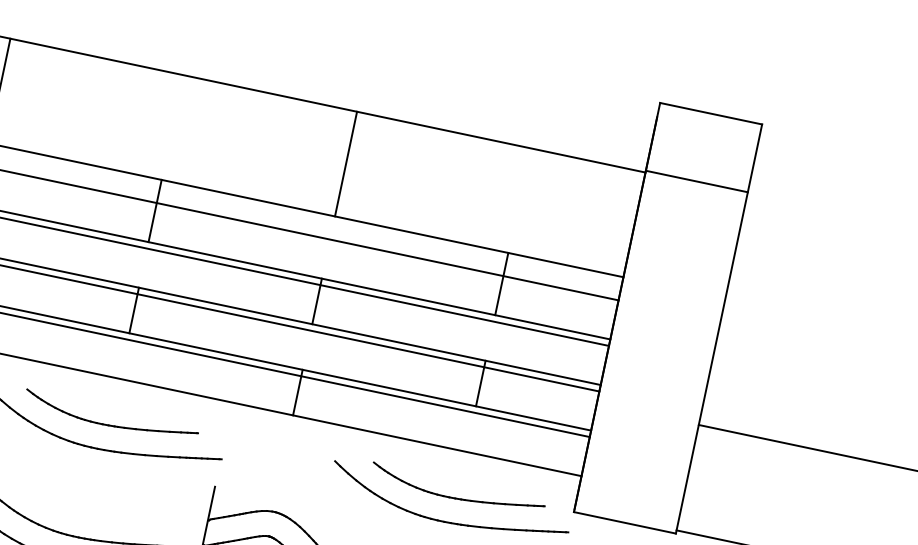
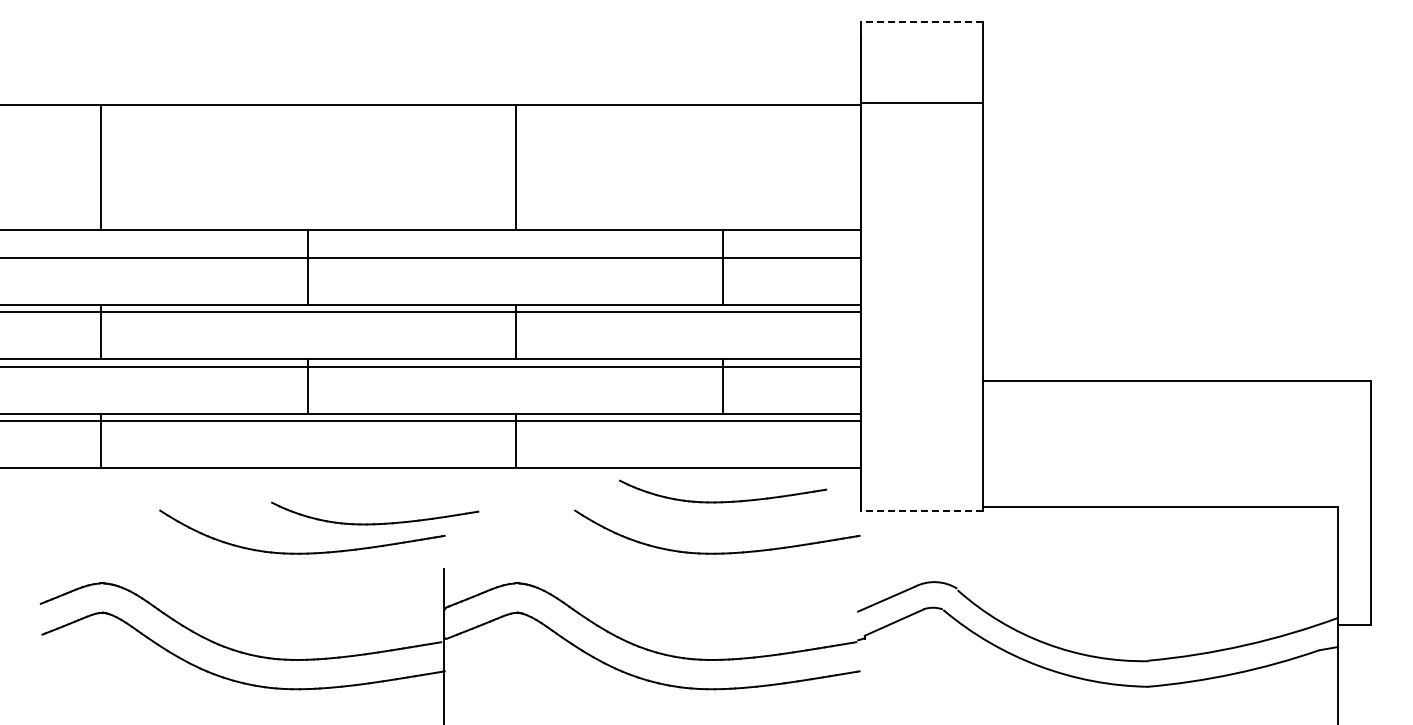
line: (710, 113) -> (921, 21), solid -> dashed
part: (110, 425) -> (375, 523), moved
part: (456, 498) -> (723, 501), moved
line: (624, 522) -> (921, 511), solid -> dashed

